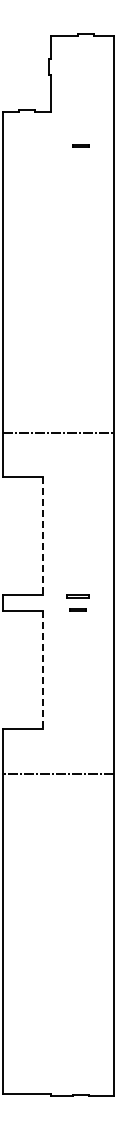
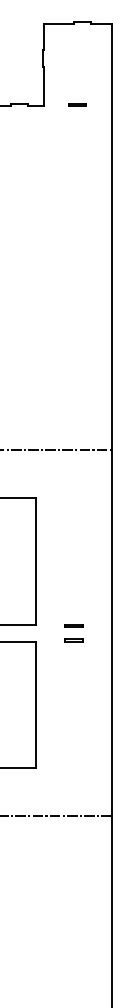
line: (80, 145) -> (76, 104), moved
line: (42, 536) -> (35, 561), dashed -> solid
part: (77, 596) -> (73, 625), size x0.71
line: (42, 670) -> (35, 705), dashed -> solid

